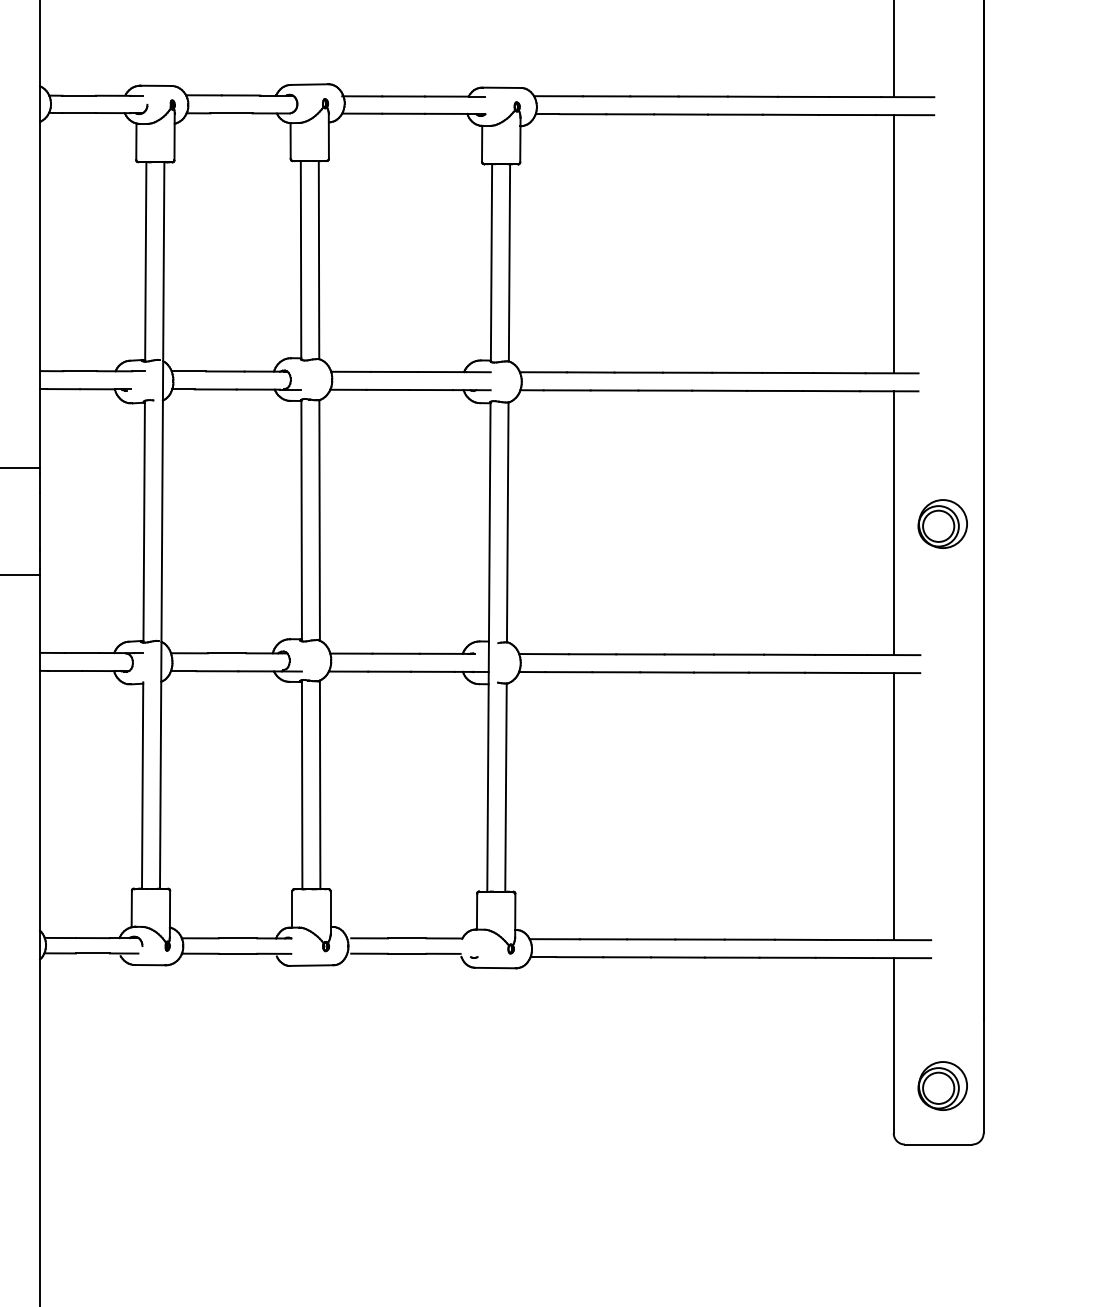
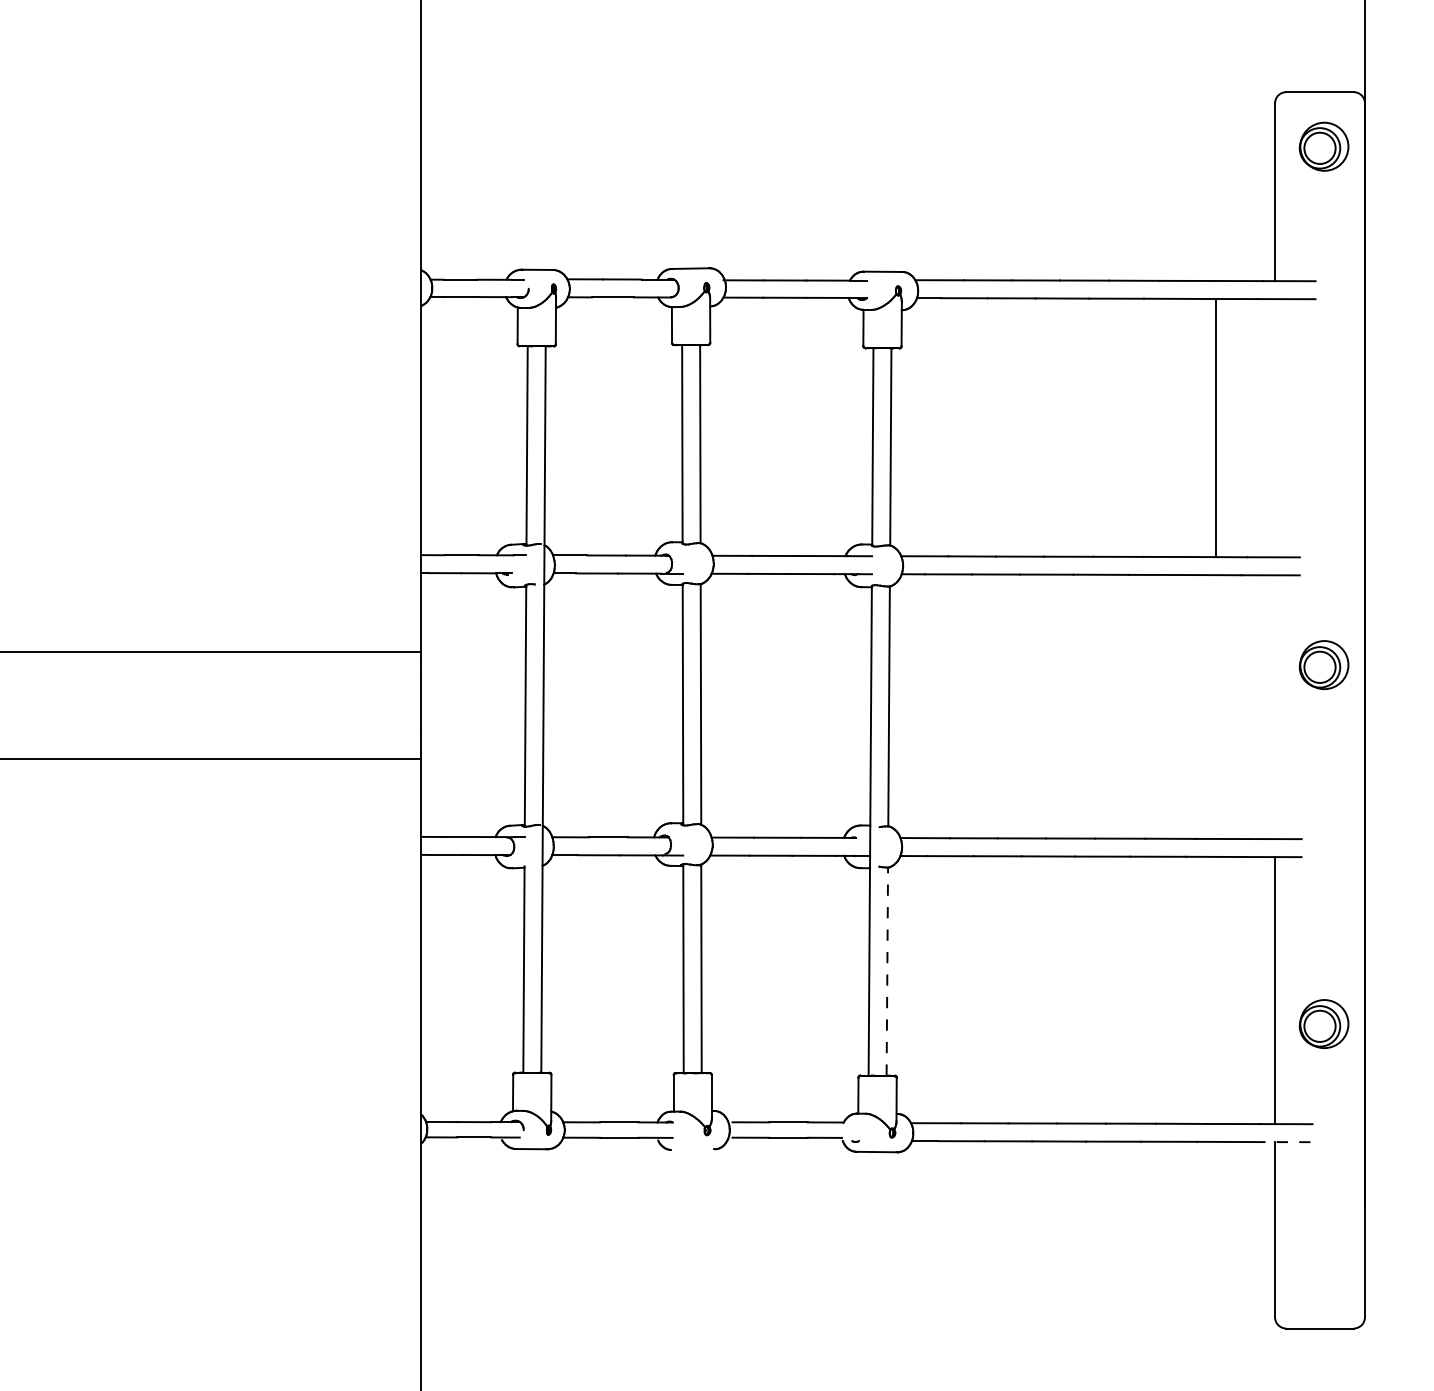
line: (894, 244) -> (1216, 428), moved
line: (894, 523) -> (1275, 707), removed
part: (942, 523) -> (1323, 664), moved
line: (506, 787) -> (887, 971), solid -> dashed
line: (902, 958) -> (1283, 1142), solid -> dashed
line: (311, 965) -> (692, 1149), removed
part: (942, 1085) -> (1323, 1023), moved

